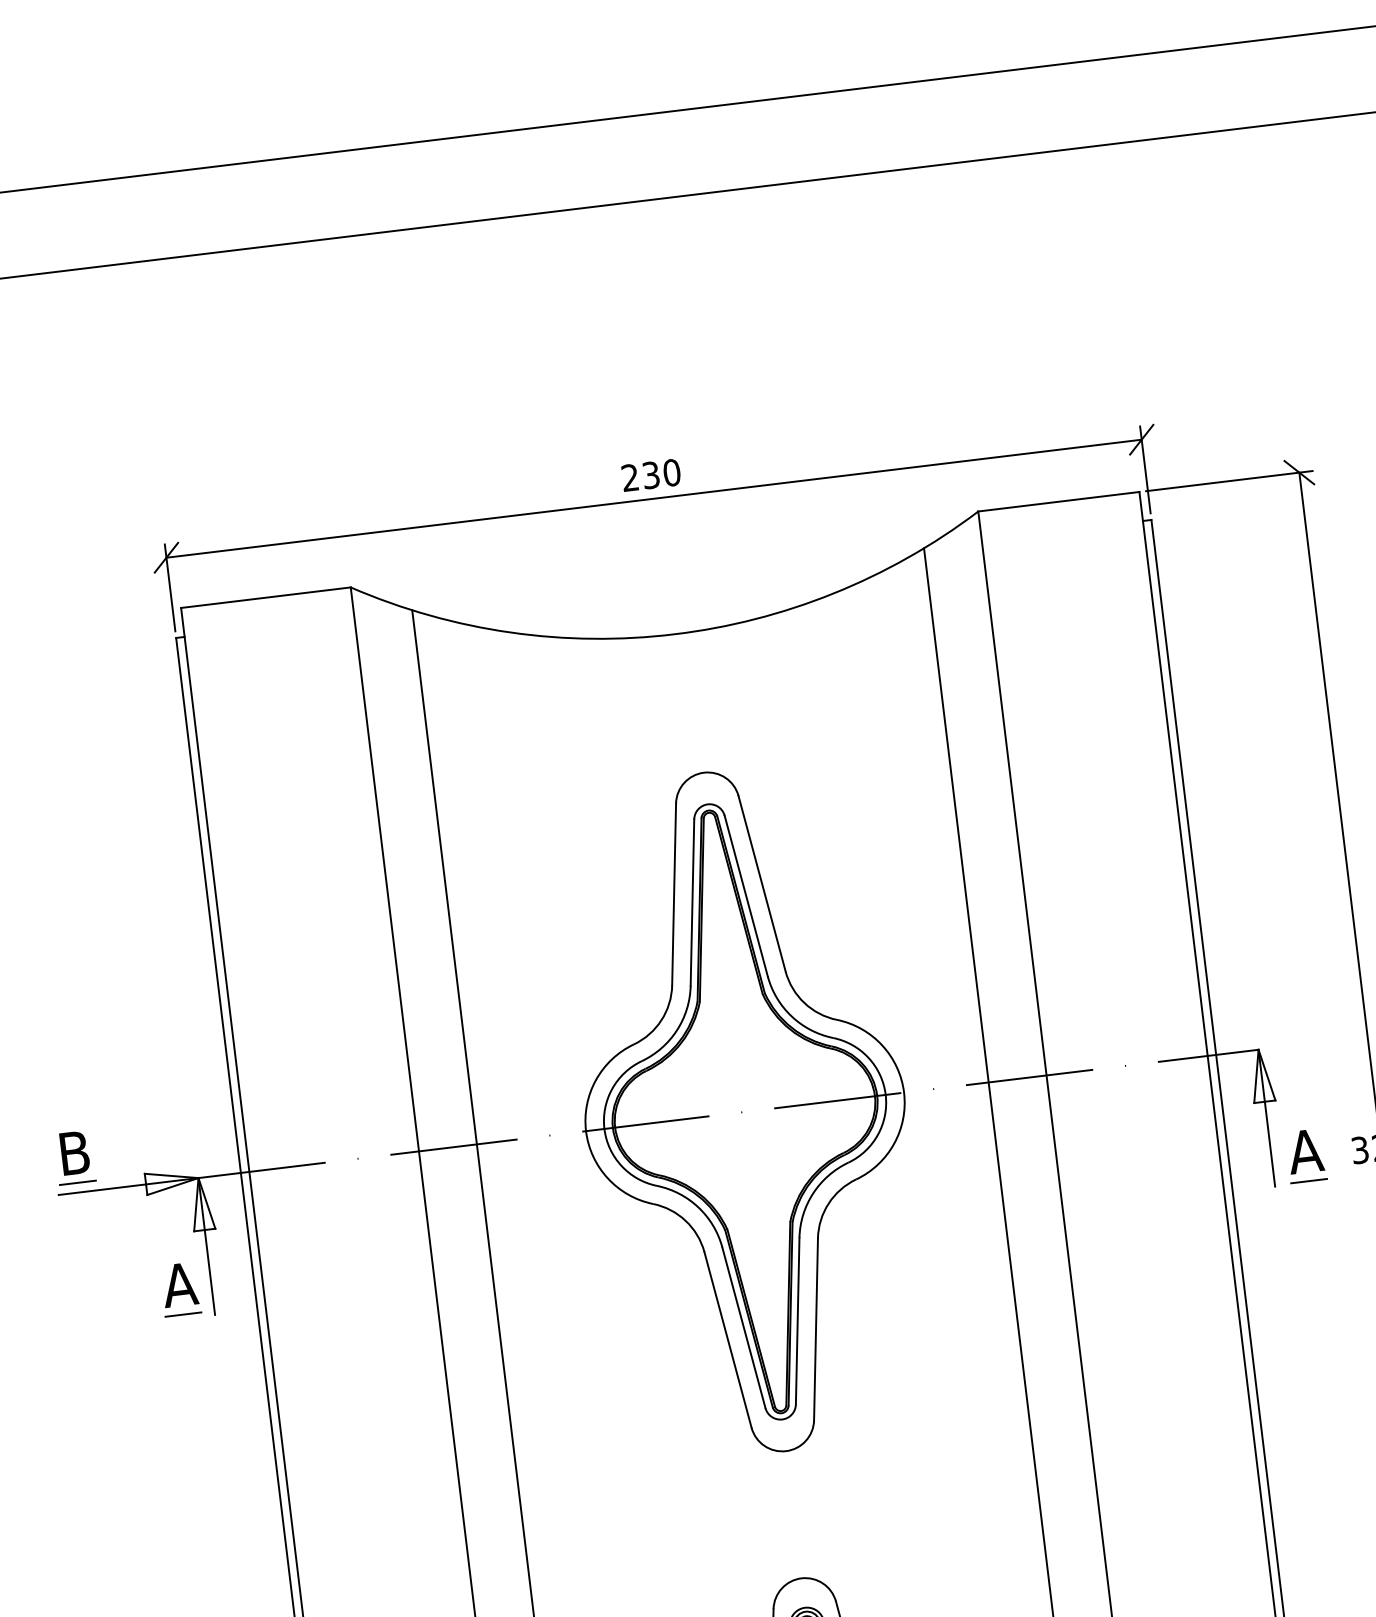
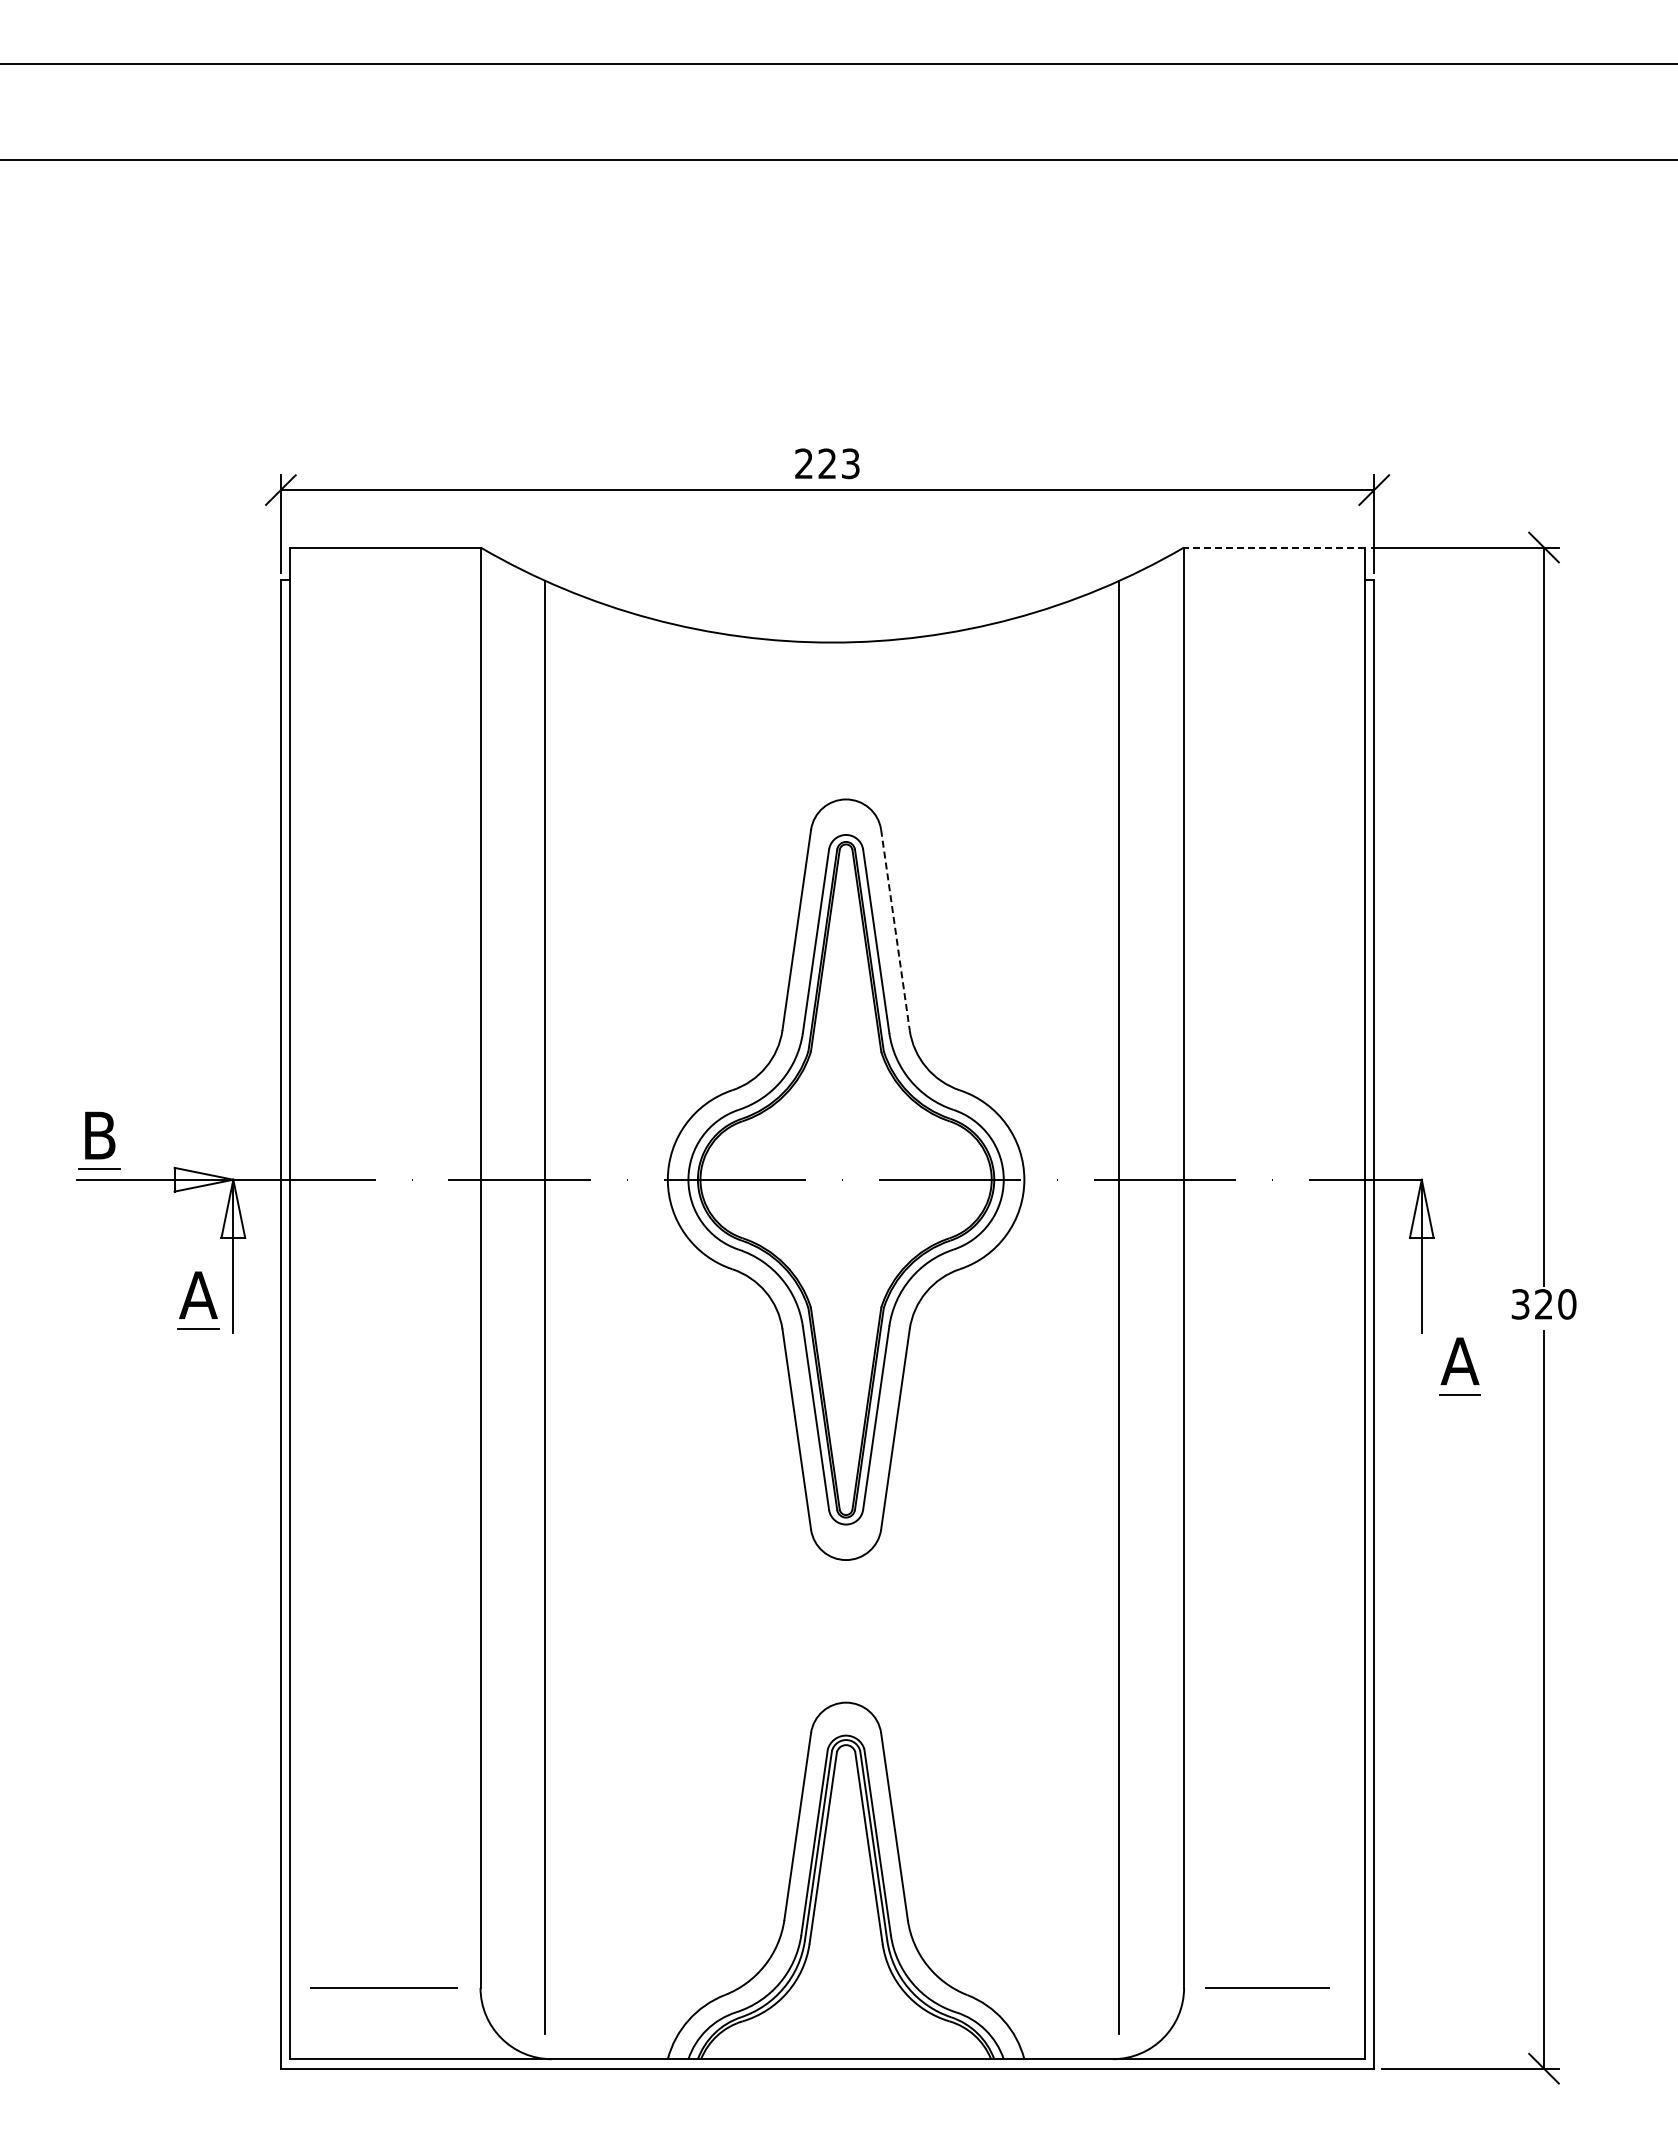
text: (661, 473) -> (839, 463), 230 -> 223
line: (1058, 501) -> (1273, 547), solid -> dashed
line: (762, 884) -> (895, 930), solid -> dashed
part: (1305, 1156) -> (1459, 1366), moved

